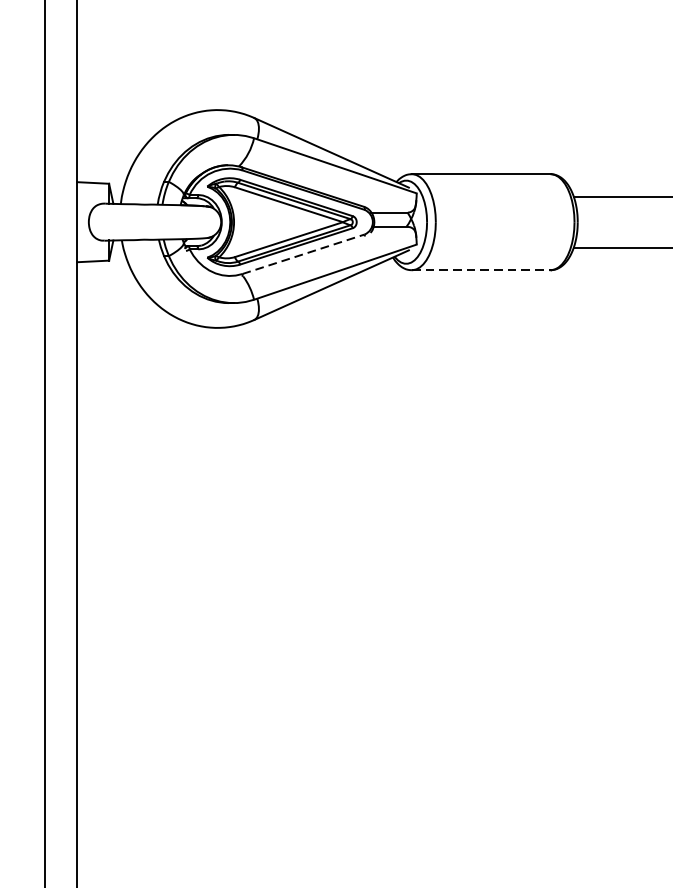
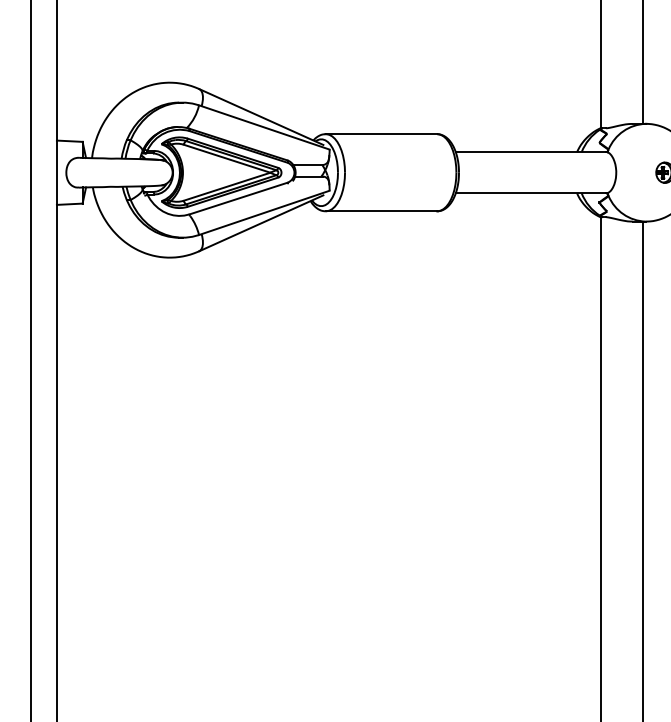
line: (303, 254) -> (238, 198), dashed -> solid
line: (481, 270) -> (381, 211), dashed -> solid

